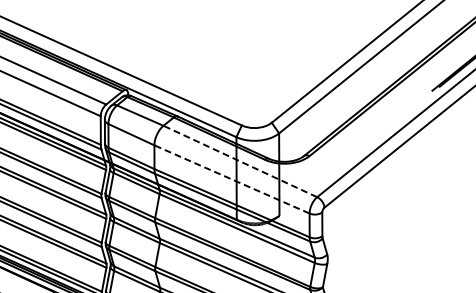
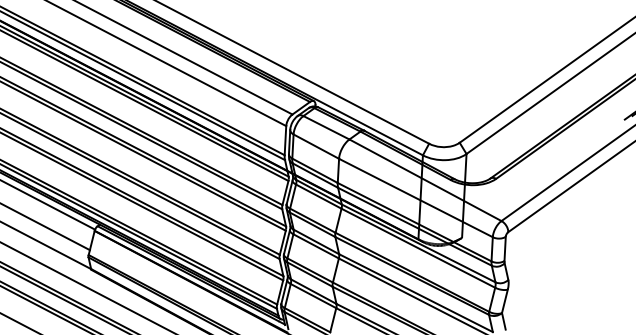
line: (240, 161) -> (425, 180), dashed -> solid
line: (231, 178) -> (415, 197), dashed -> solid

